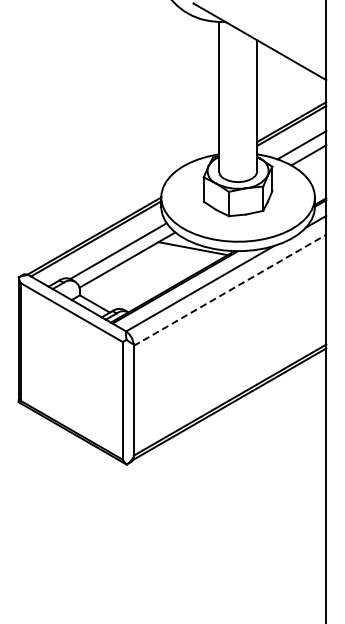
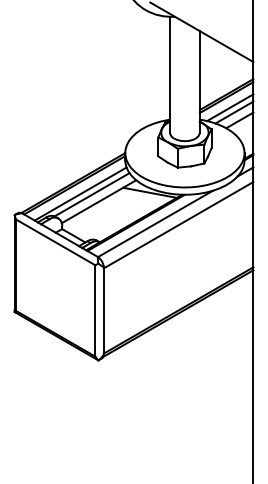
line: (296, 138) -> (230, 107), added
line: (103, 250) -> (80, 194), added
line: (230, 290) -> (179, 225), dashed -> solid

